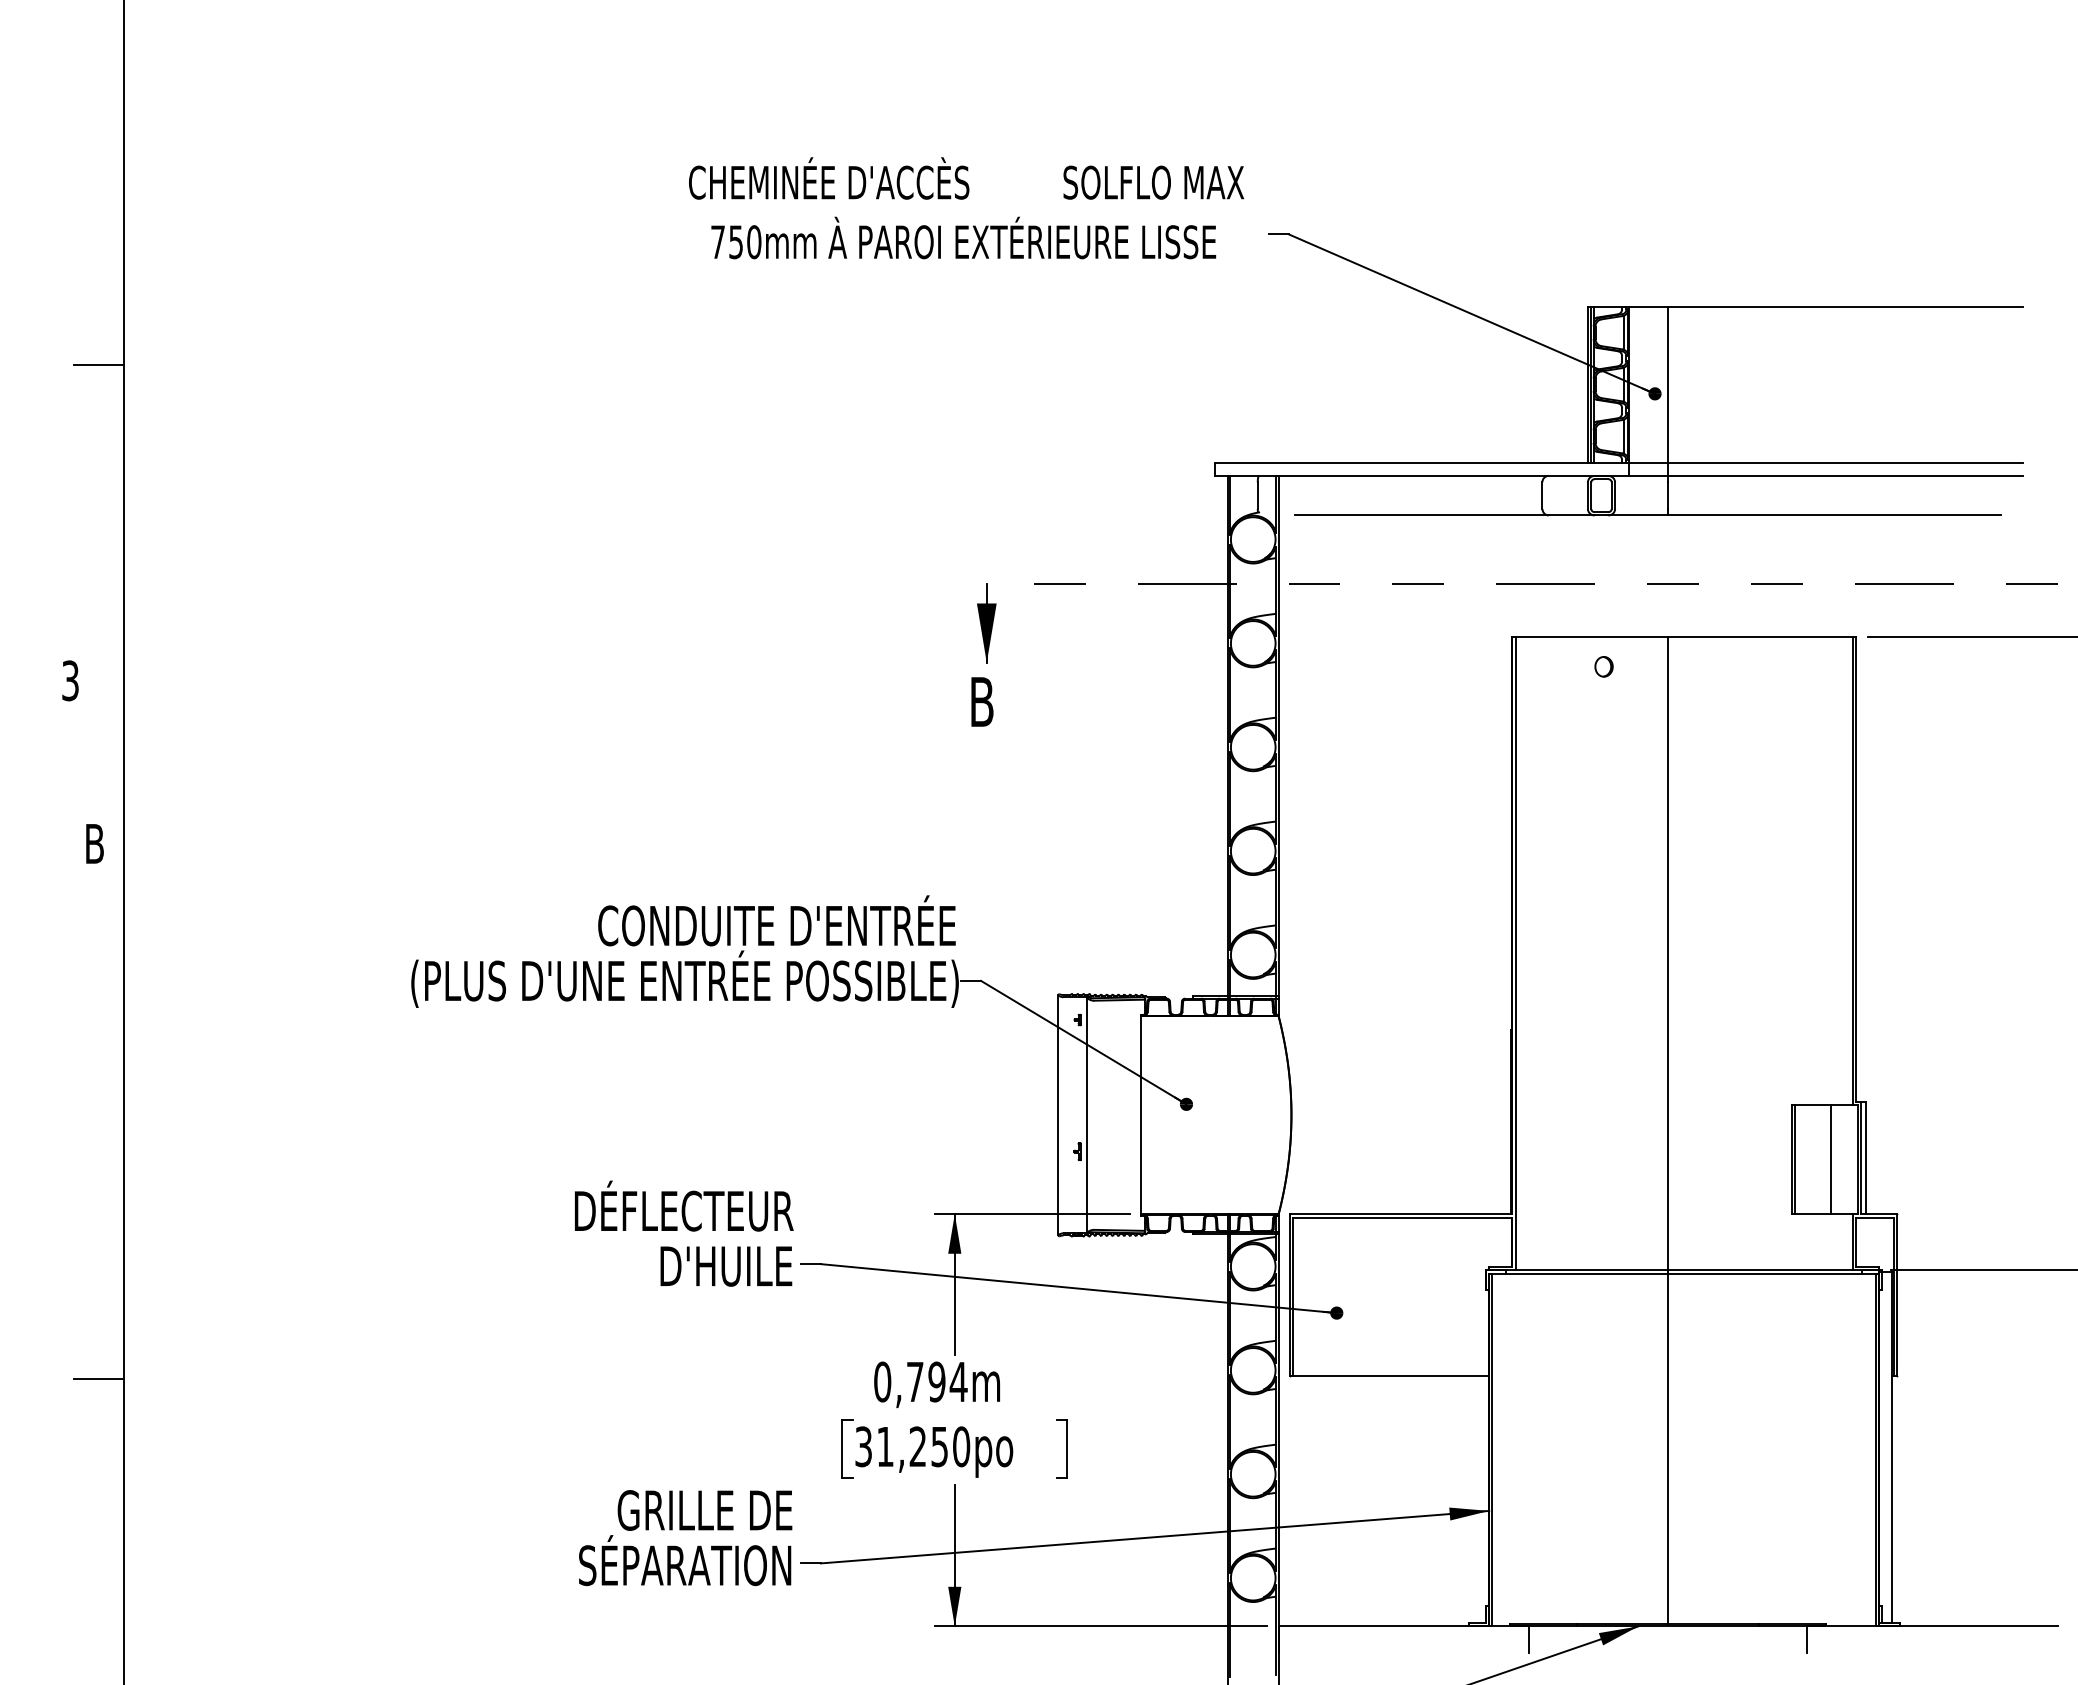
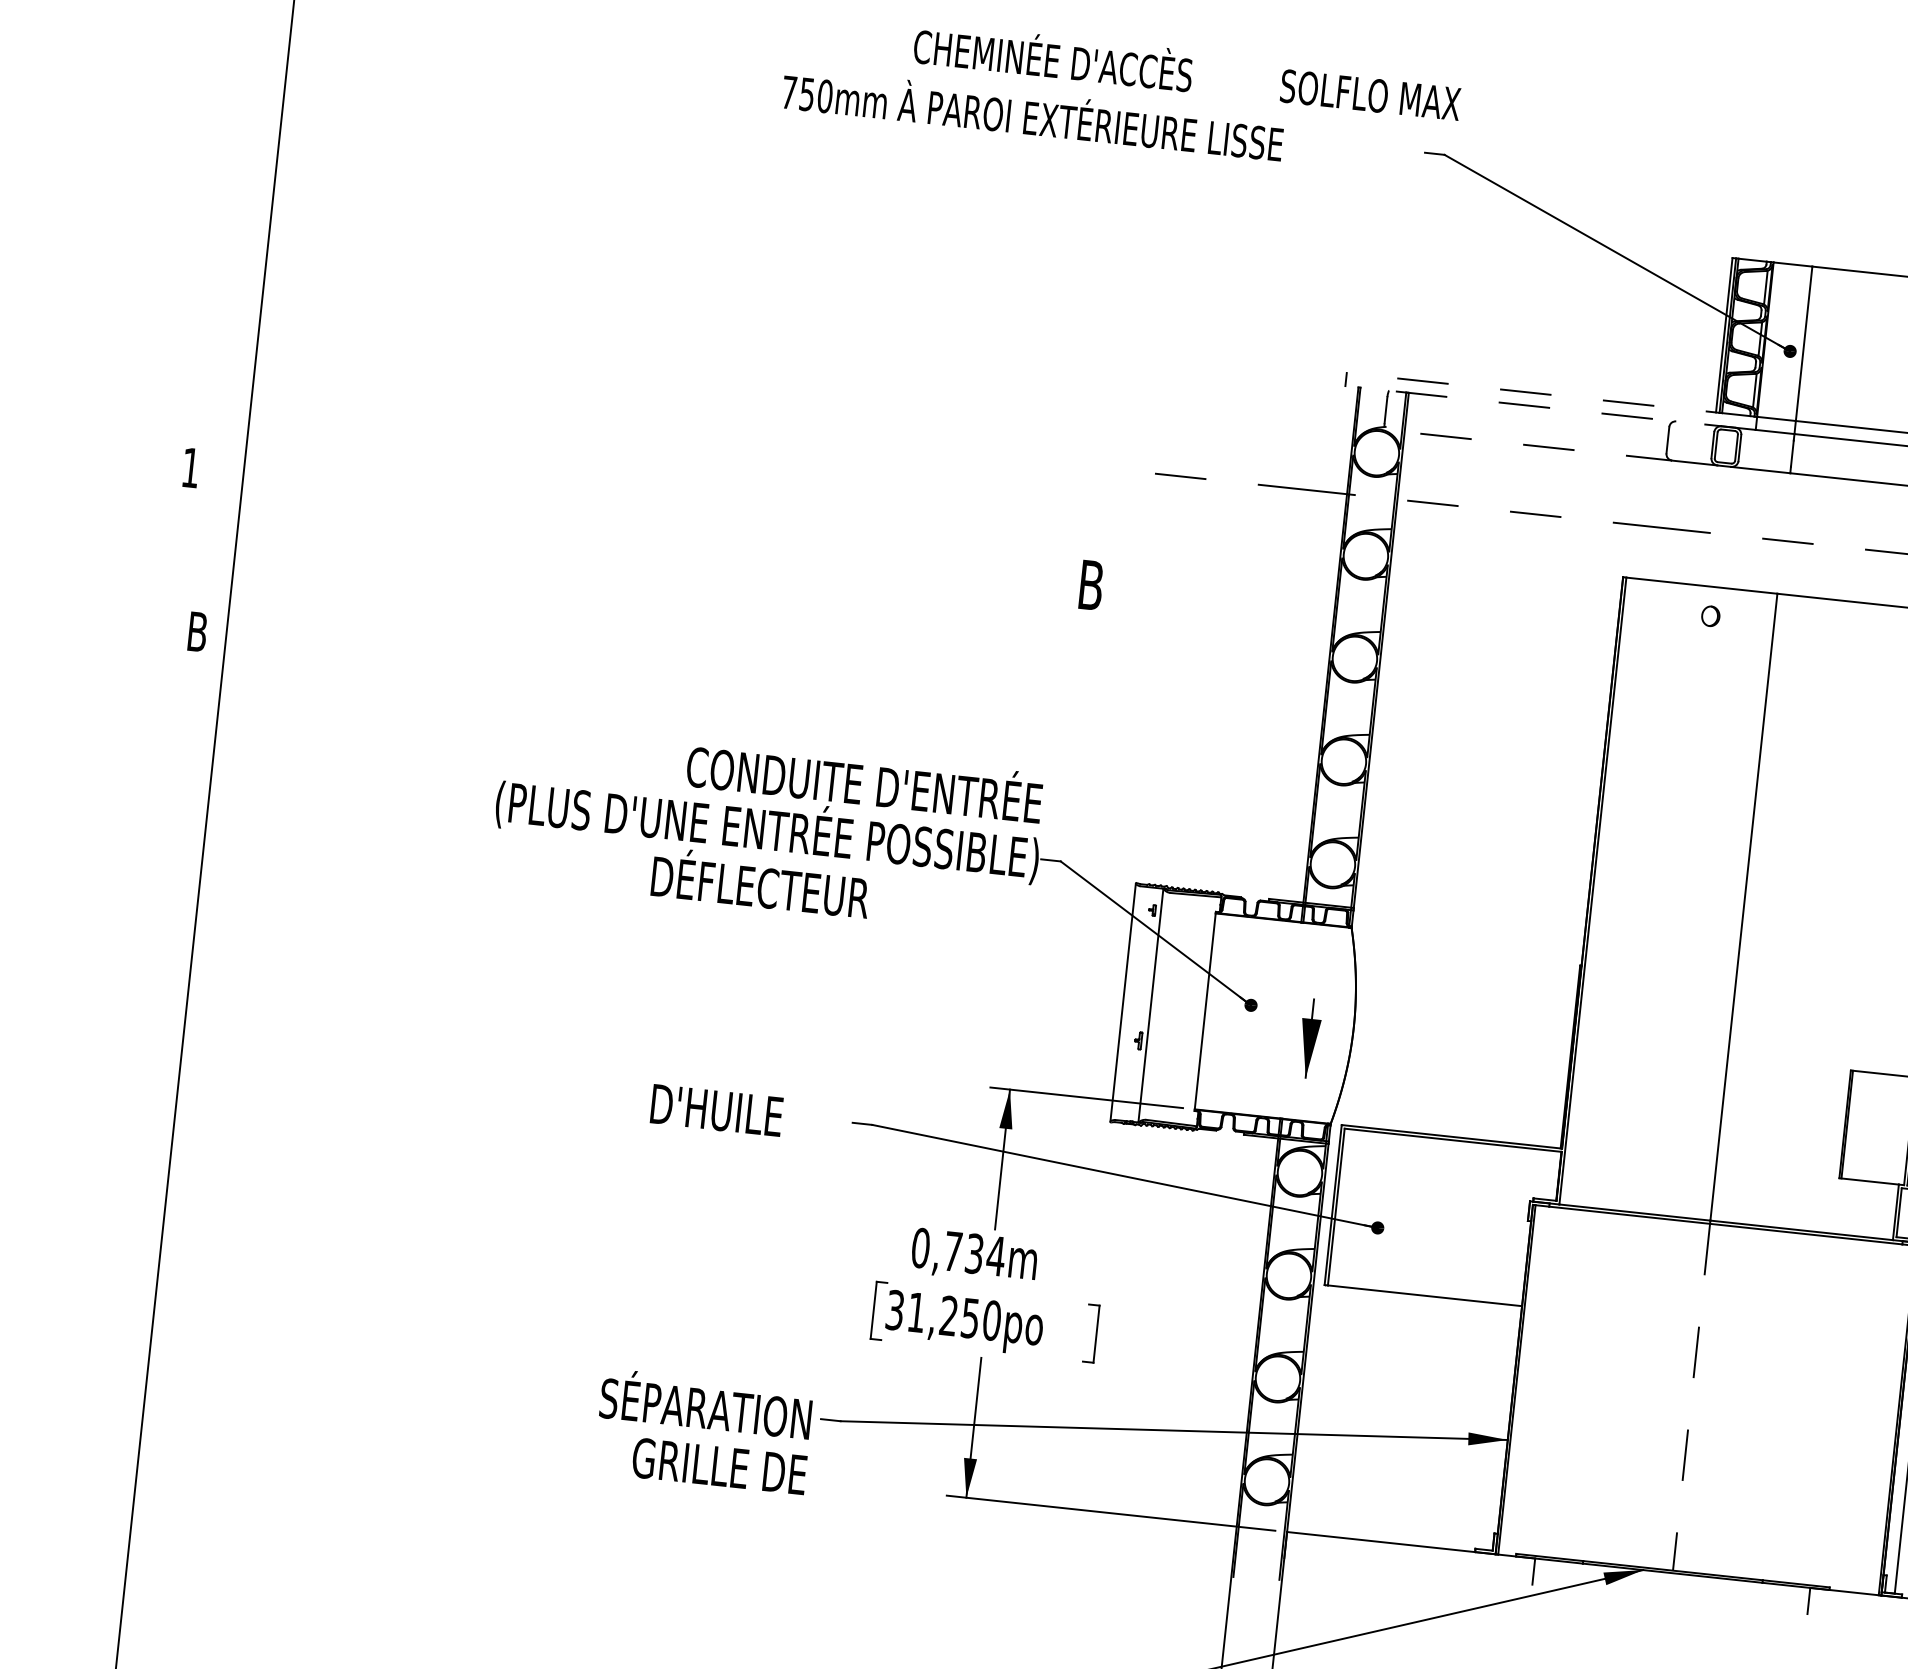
text: (829, 178) -> (1053, 57), moved
text: (1153, 182) -> (1370, 94), moved
text: (963, 237) -> (1032, 113), moved
line: (98, 365) -> (251, 158), removed
line: (1421, 462) -> (1551, 394), solid -> dashed
line: (1421, 475) -> (1550, 407), solid -> dashed
line: (1422, 515) -> (1547, 447), solid -> dashed
part: (986, 623) -> (1309, 1038), moved
text: (70, 680) -> (190, 467), 3 -> 1
line: (1831, 1159) -> (1883, 1128), removed
text: (684, 1205) -> (761, 882), moved
text: (726, 1266) -> (717, 1110), moved
line: (98, 1379) -> (144, 1162), removed
text: (936, 1381) -> (974, 1253), 0,794m -> 0,734m
line: (1668, 1449) -> (1691, 1398), solid -> dashed
text: (704, 1510) -> (719, 1466), moved

